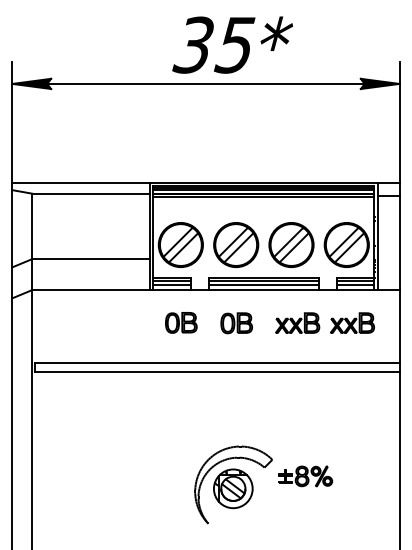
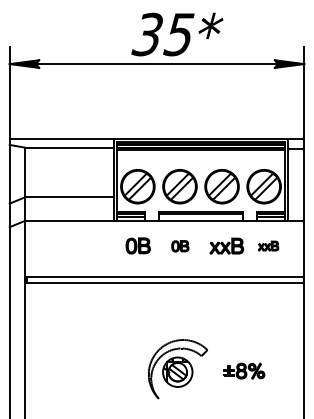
line: (263, 285) -> (200, 217), removed
part: (352, 322) -> (268, 245), size x0.6
part: (236, 323) -> (180, 246), size x0.7
part: (305, 476) -> (244, 371), moved

